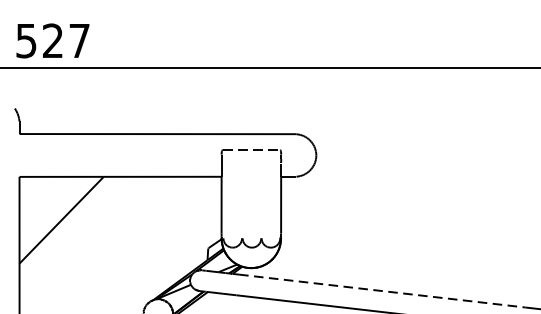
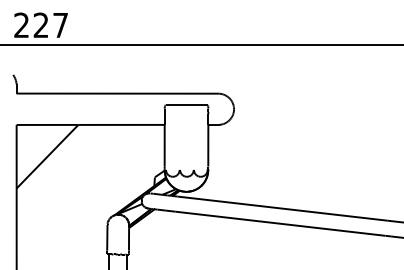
text: (26, 41) -> (21, 25), 527 -> 227
line: (251, 150) -> (186, 105), dashed -> solid
line: (382, 290) -> (282, 208), dashed -> solid

